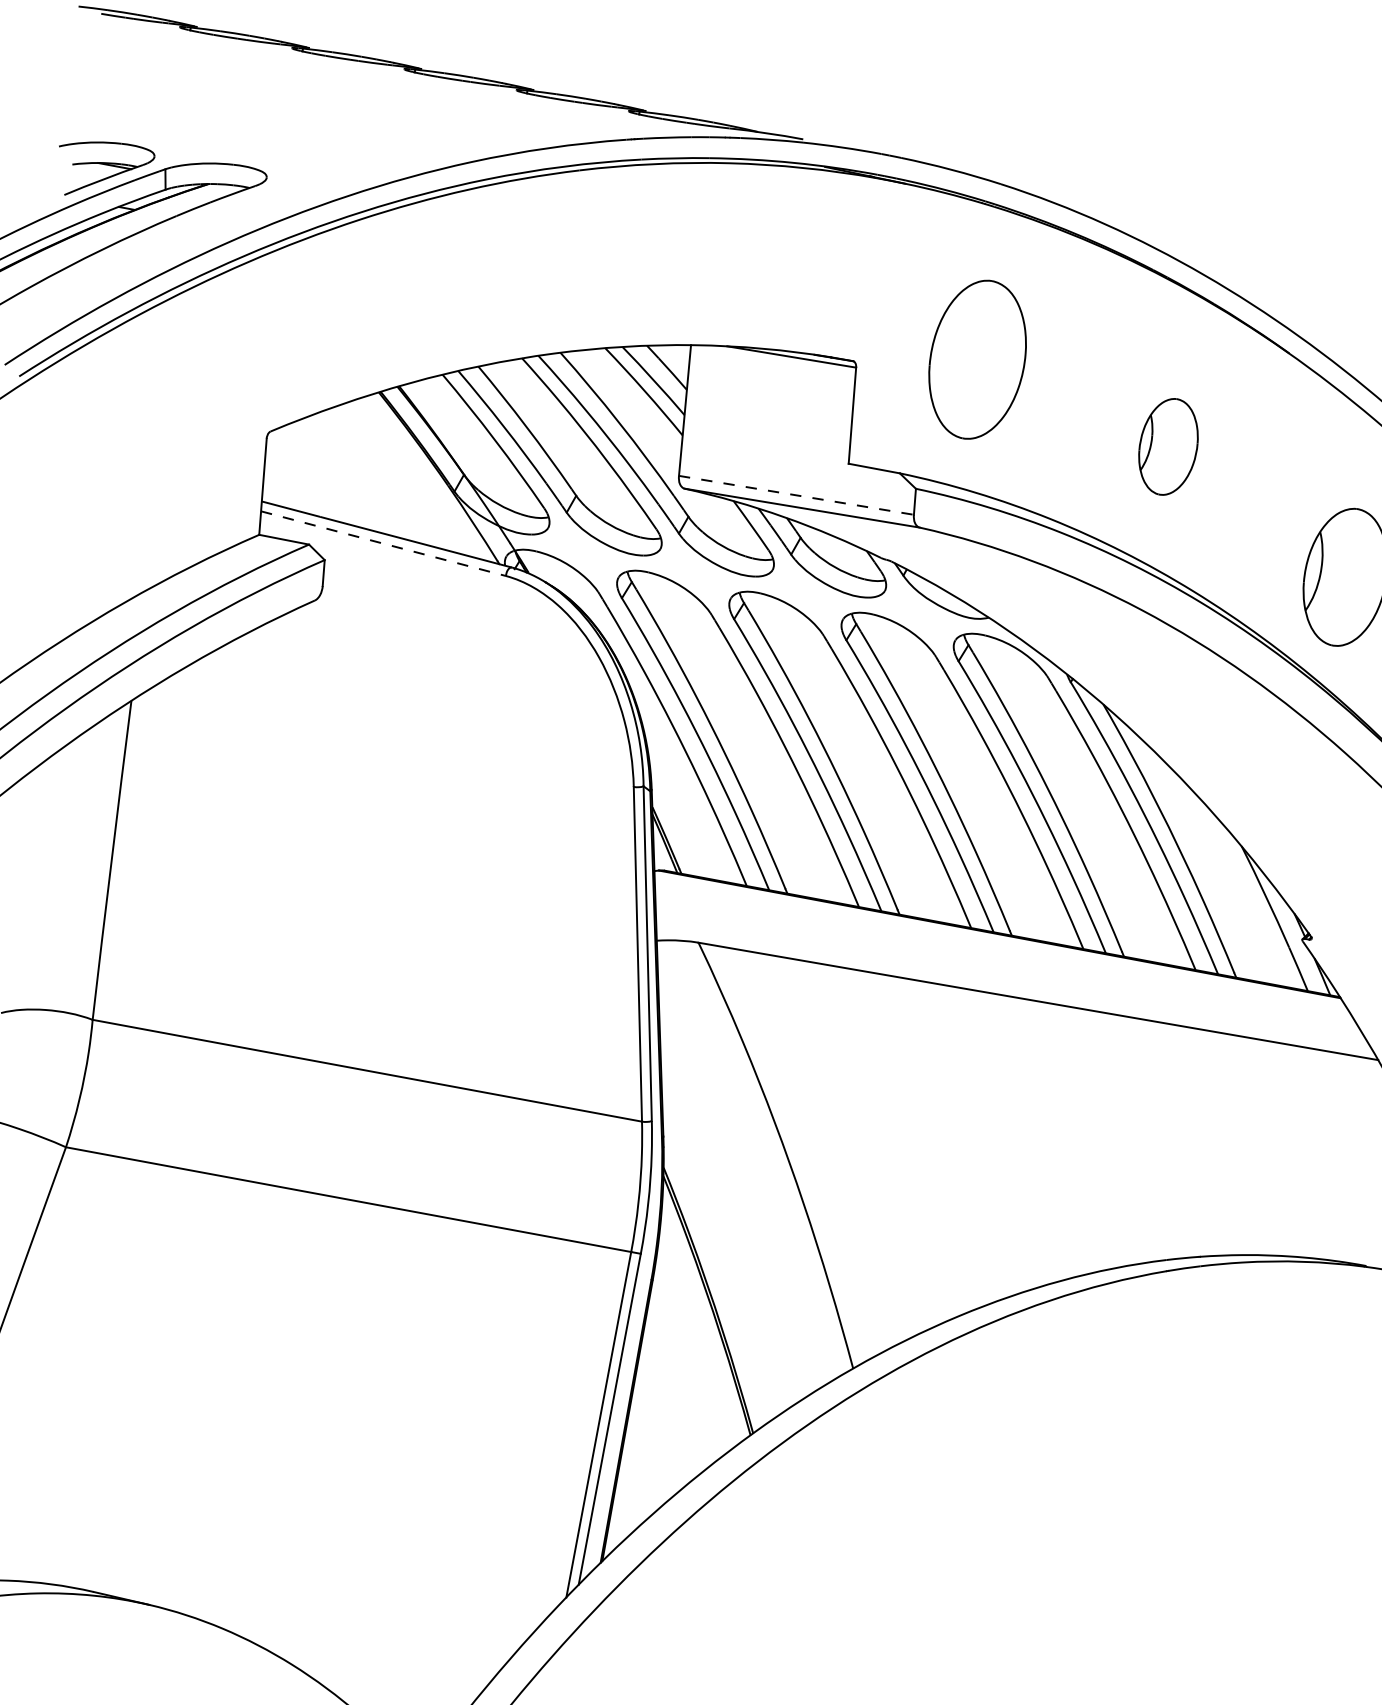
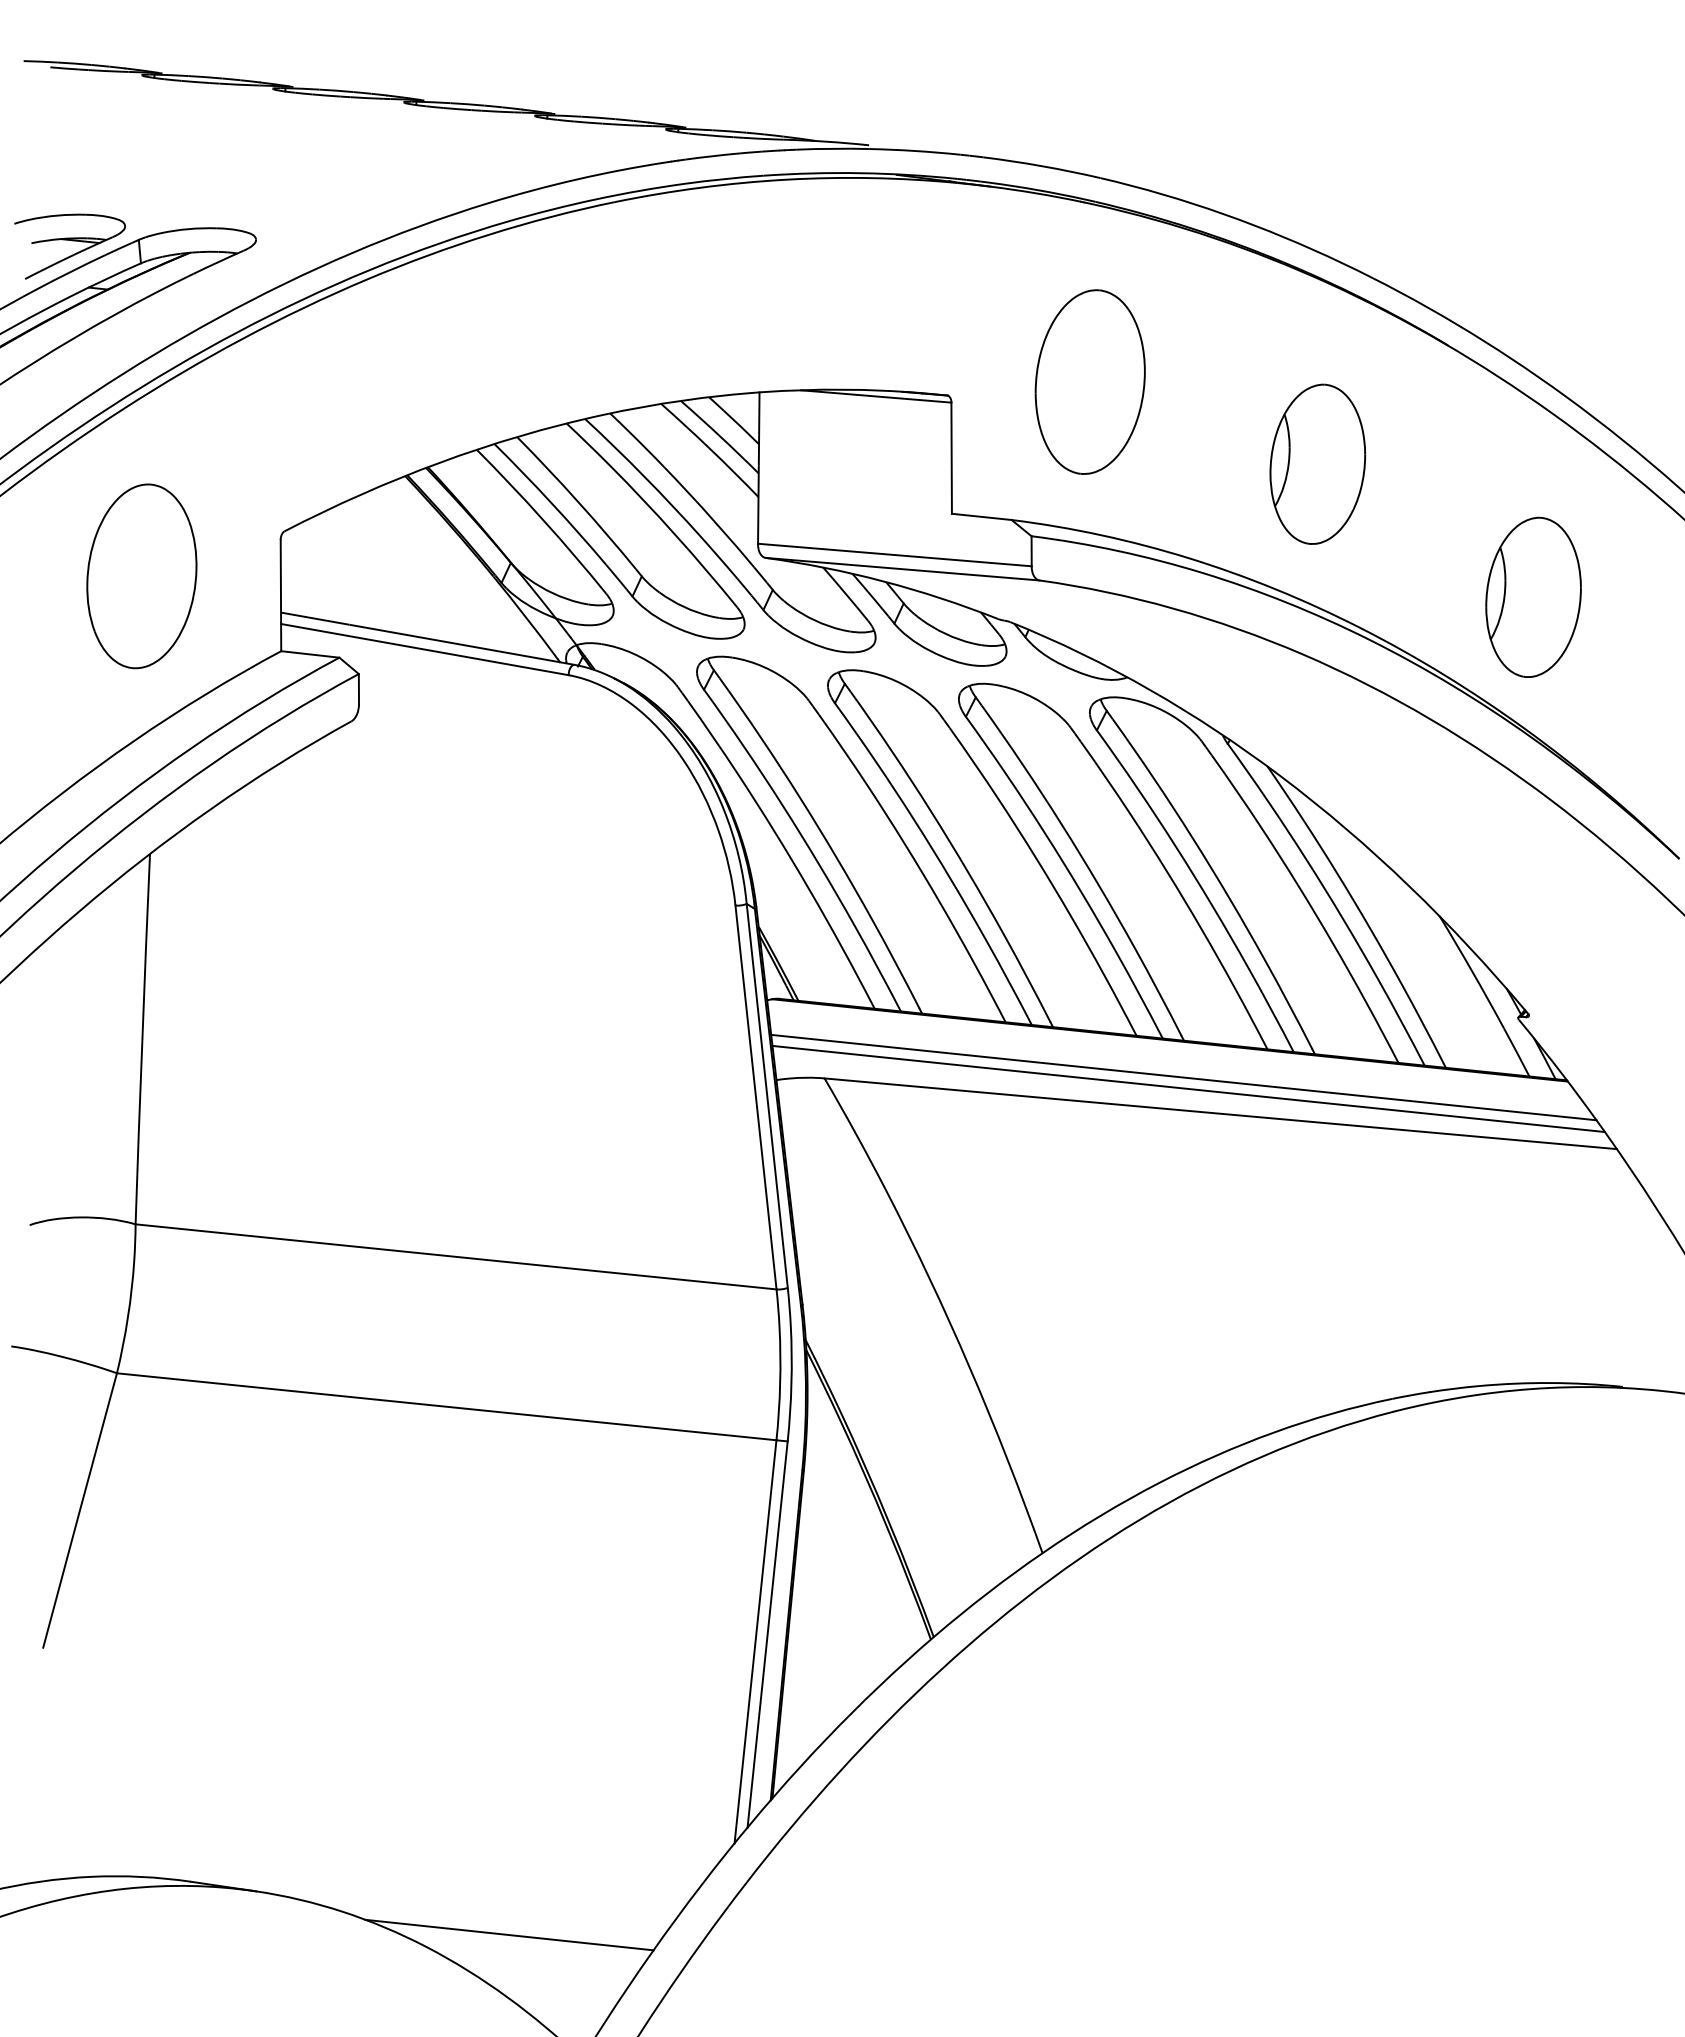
part: (1168, 446) -> (1317, 463), size x1.43
part: (143, 460) -> (141, 576), added
line: (796, 495) -> (895, 555), dashed -> solid
line: (384, 543) -> (425, 649), dashed -> solid
line: (1008, 967) -> (1183, 1077), added
line: (1012, 977) -> (1188, 1088), added
line: (365, 1660) -> (509, 1934), added

